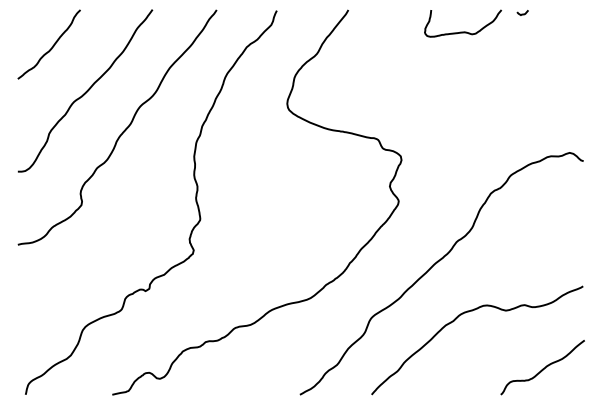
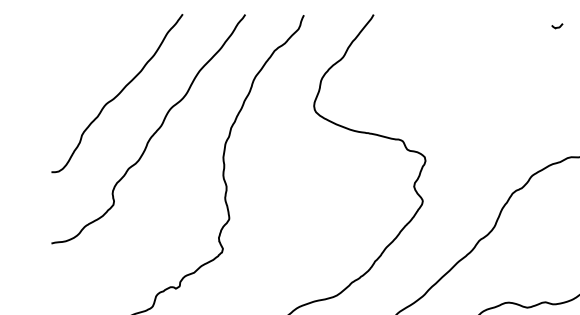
curve: (522, 13) -> (557, 26), moved
curve: (463, 31) -> (485, 35), removed
curve: (52, 45) -> (85, 49), removed

